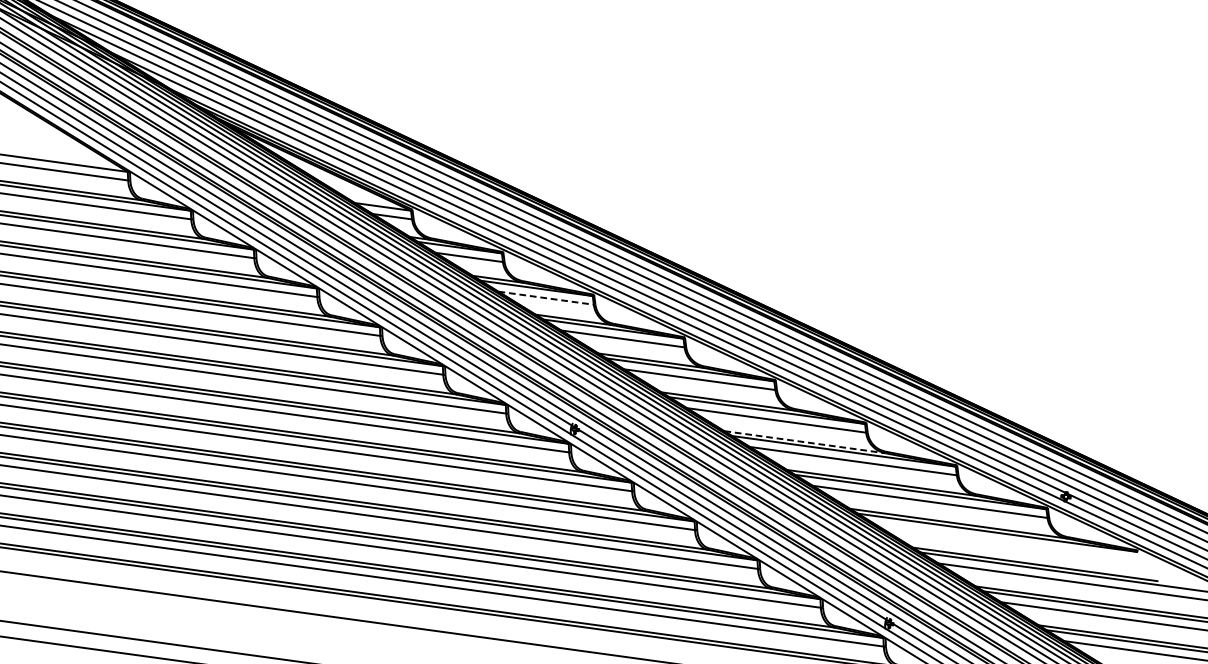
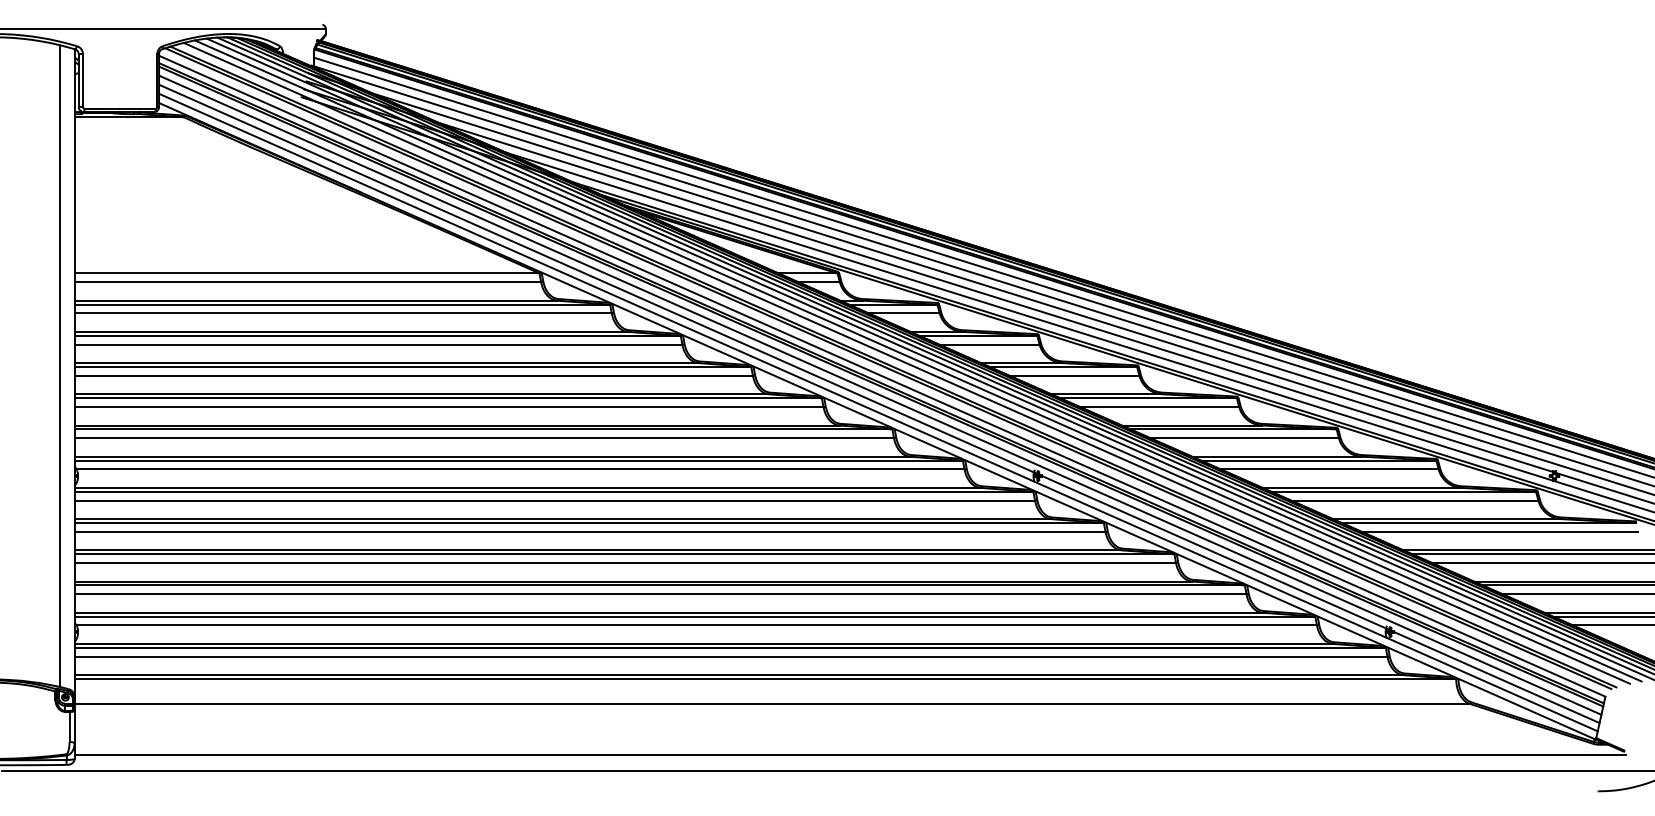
line: (546, 298) -> (989, 344), dashed -> solid
line: (805, 442) -> (1277, 456), dashed -> solid
line: (1006, 542) -> (1499, 531), added

